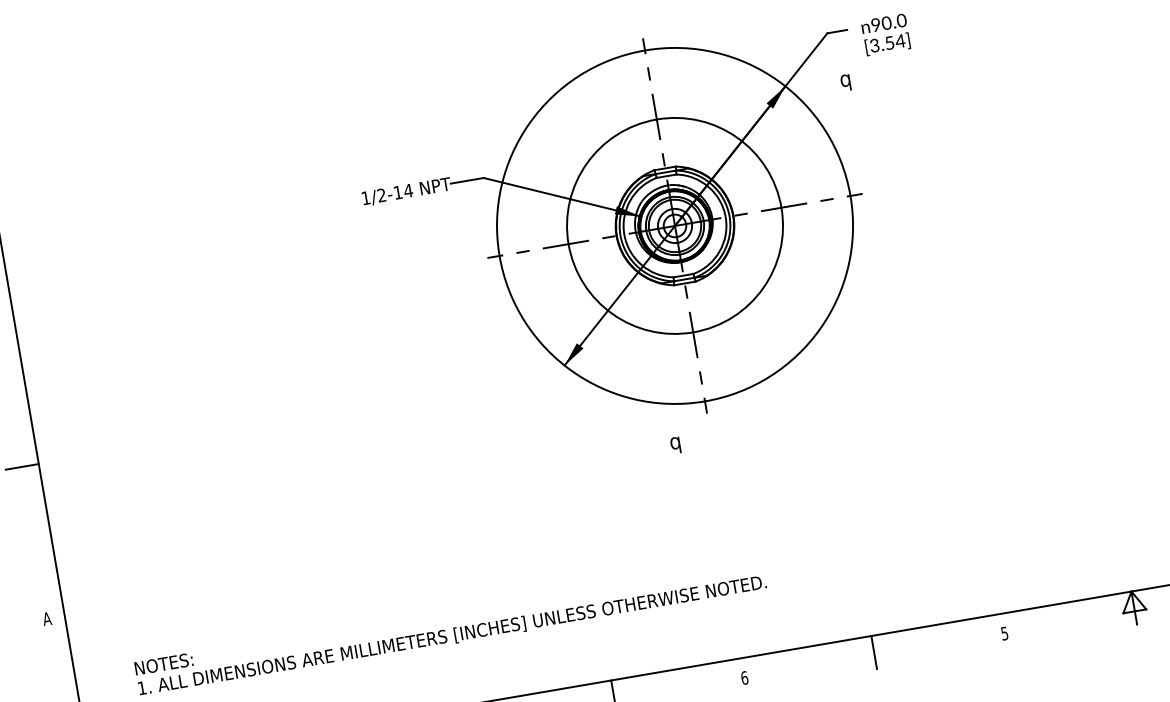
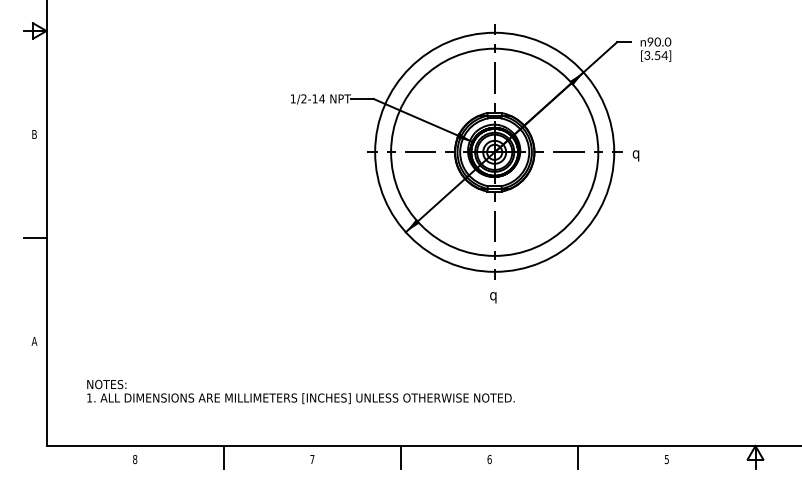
text: (845, 82) -> (635, 155), moved
circle: (674, 224) -> (494, 151), size x1.43
text: (675, 445) -> (493, 297), moved

